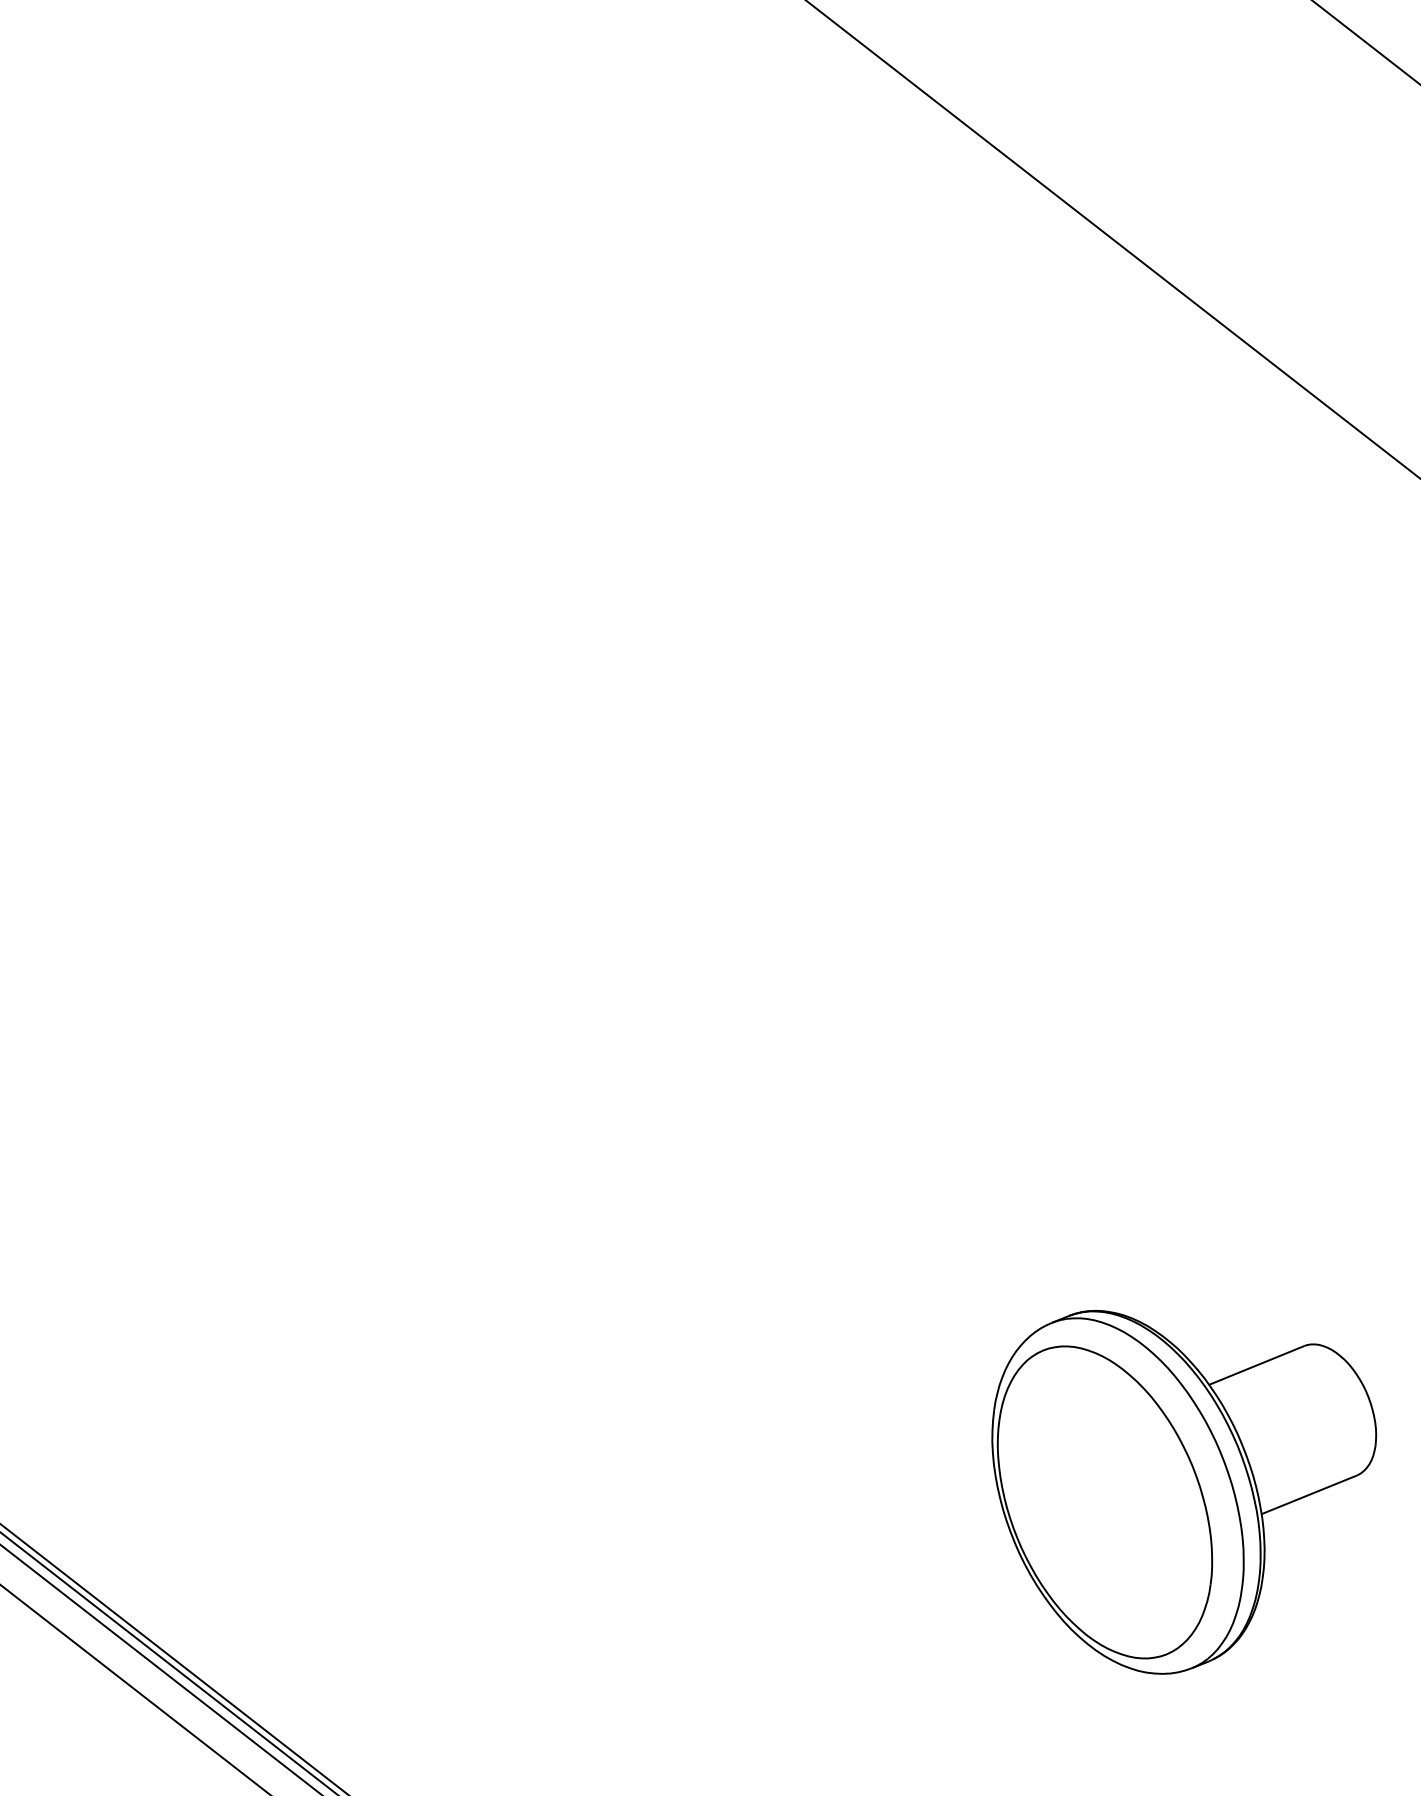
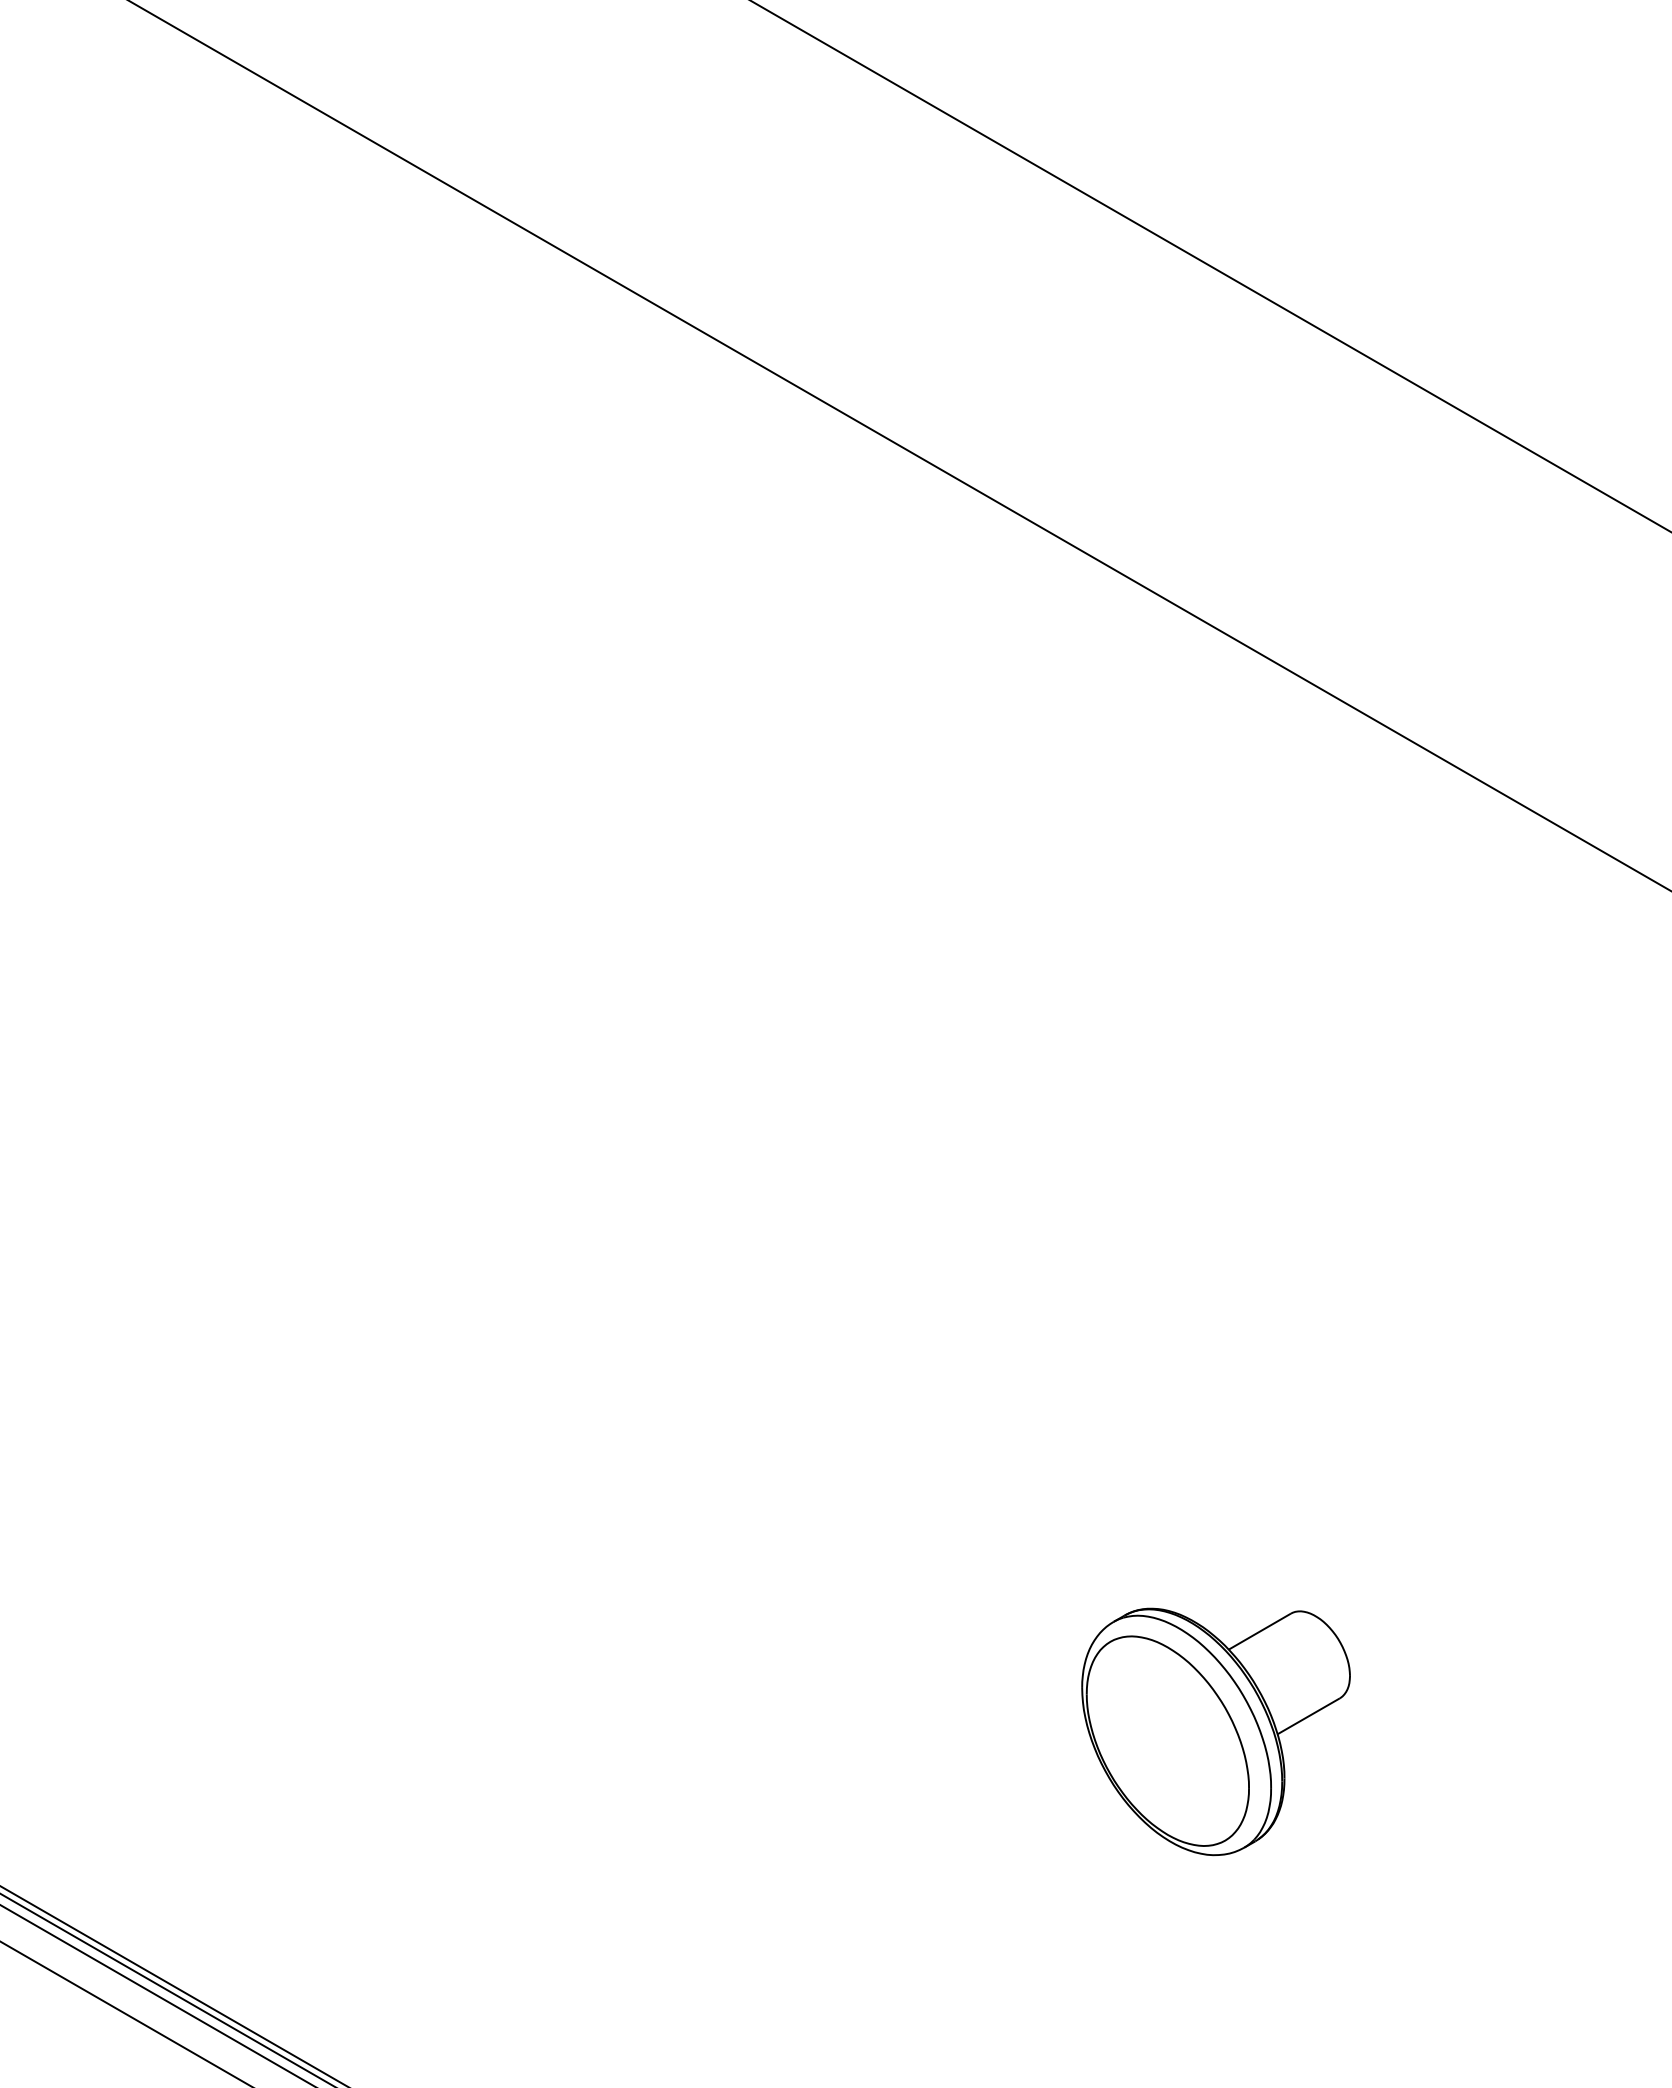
part: (1174, 1498) -> (1215, 1731), size x0.7

